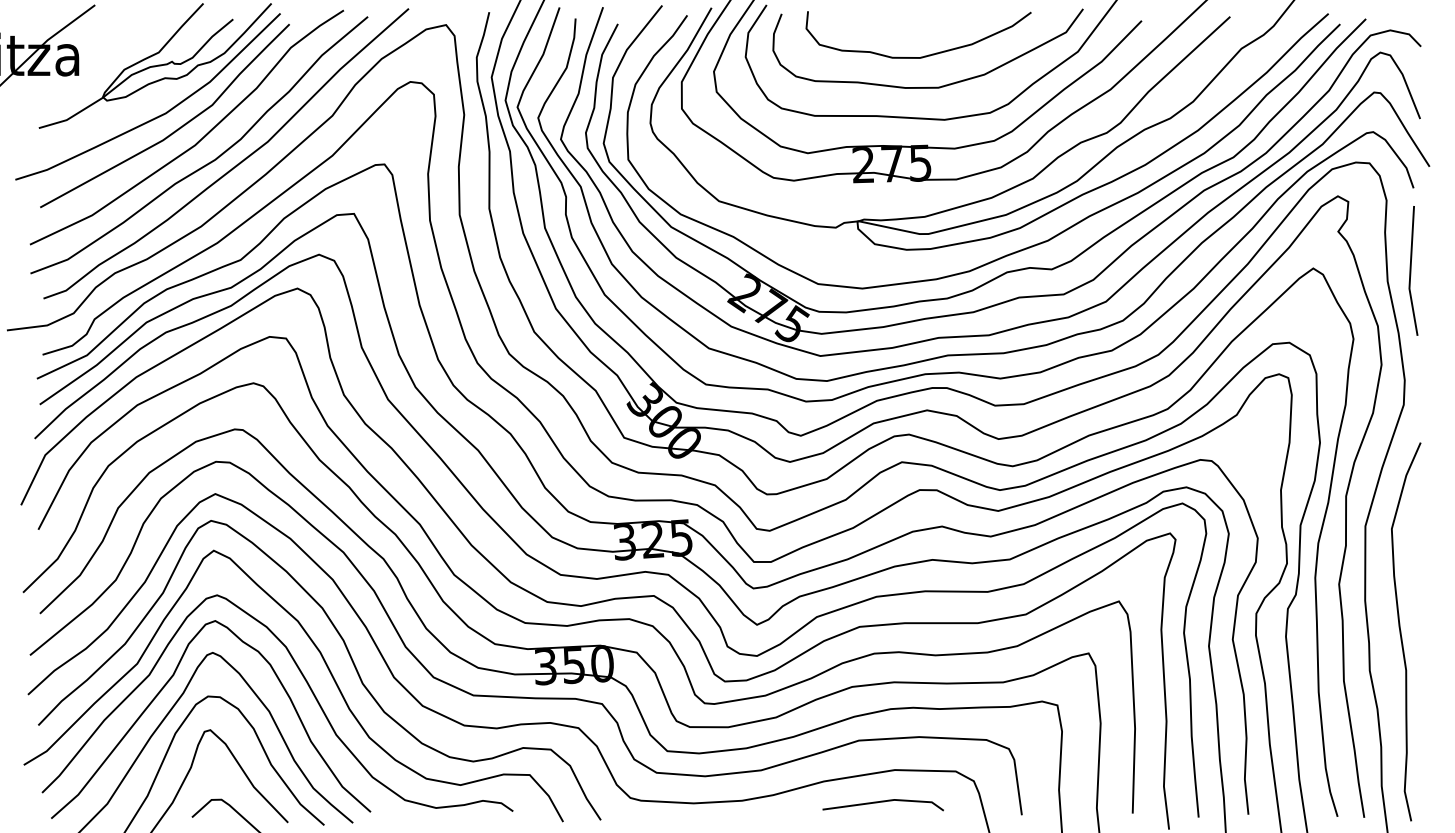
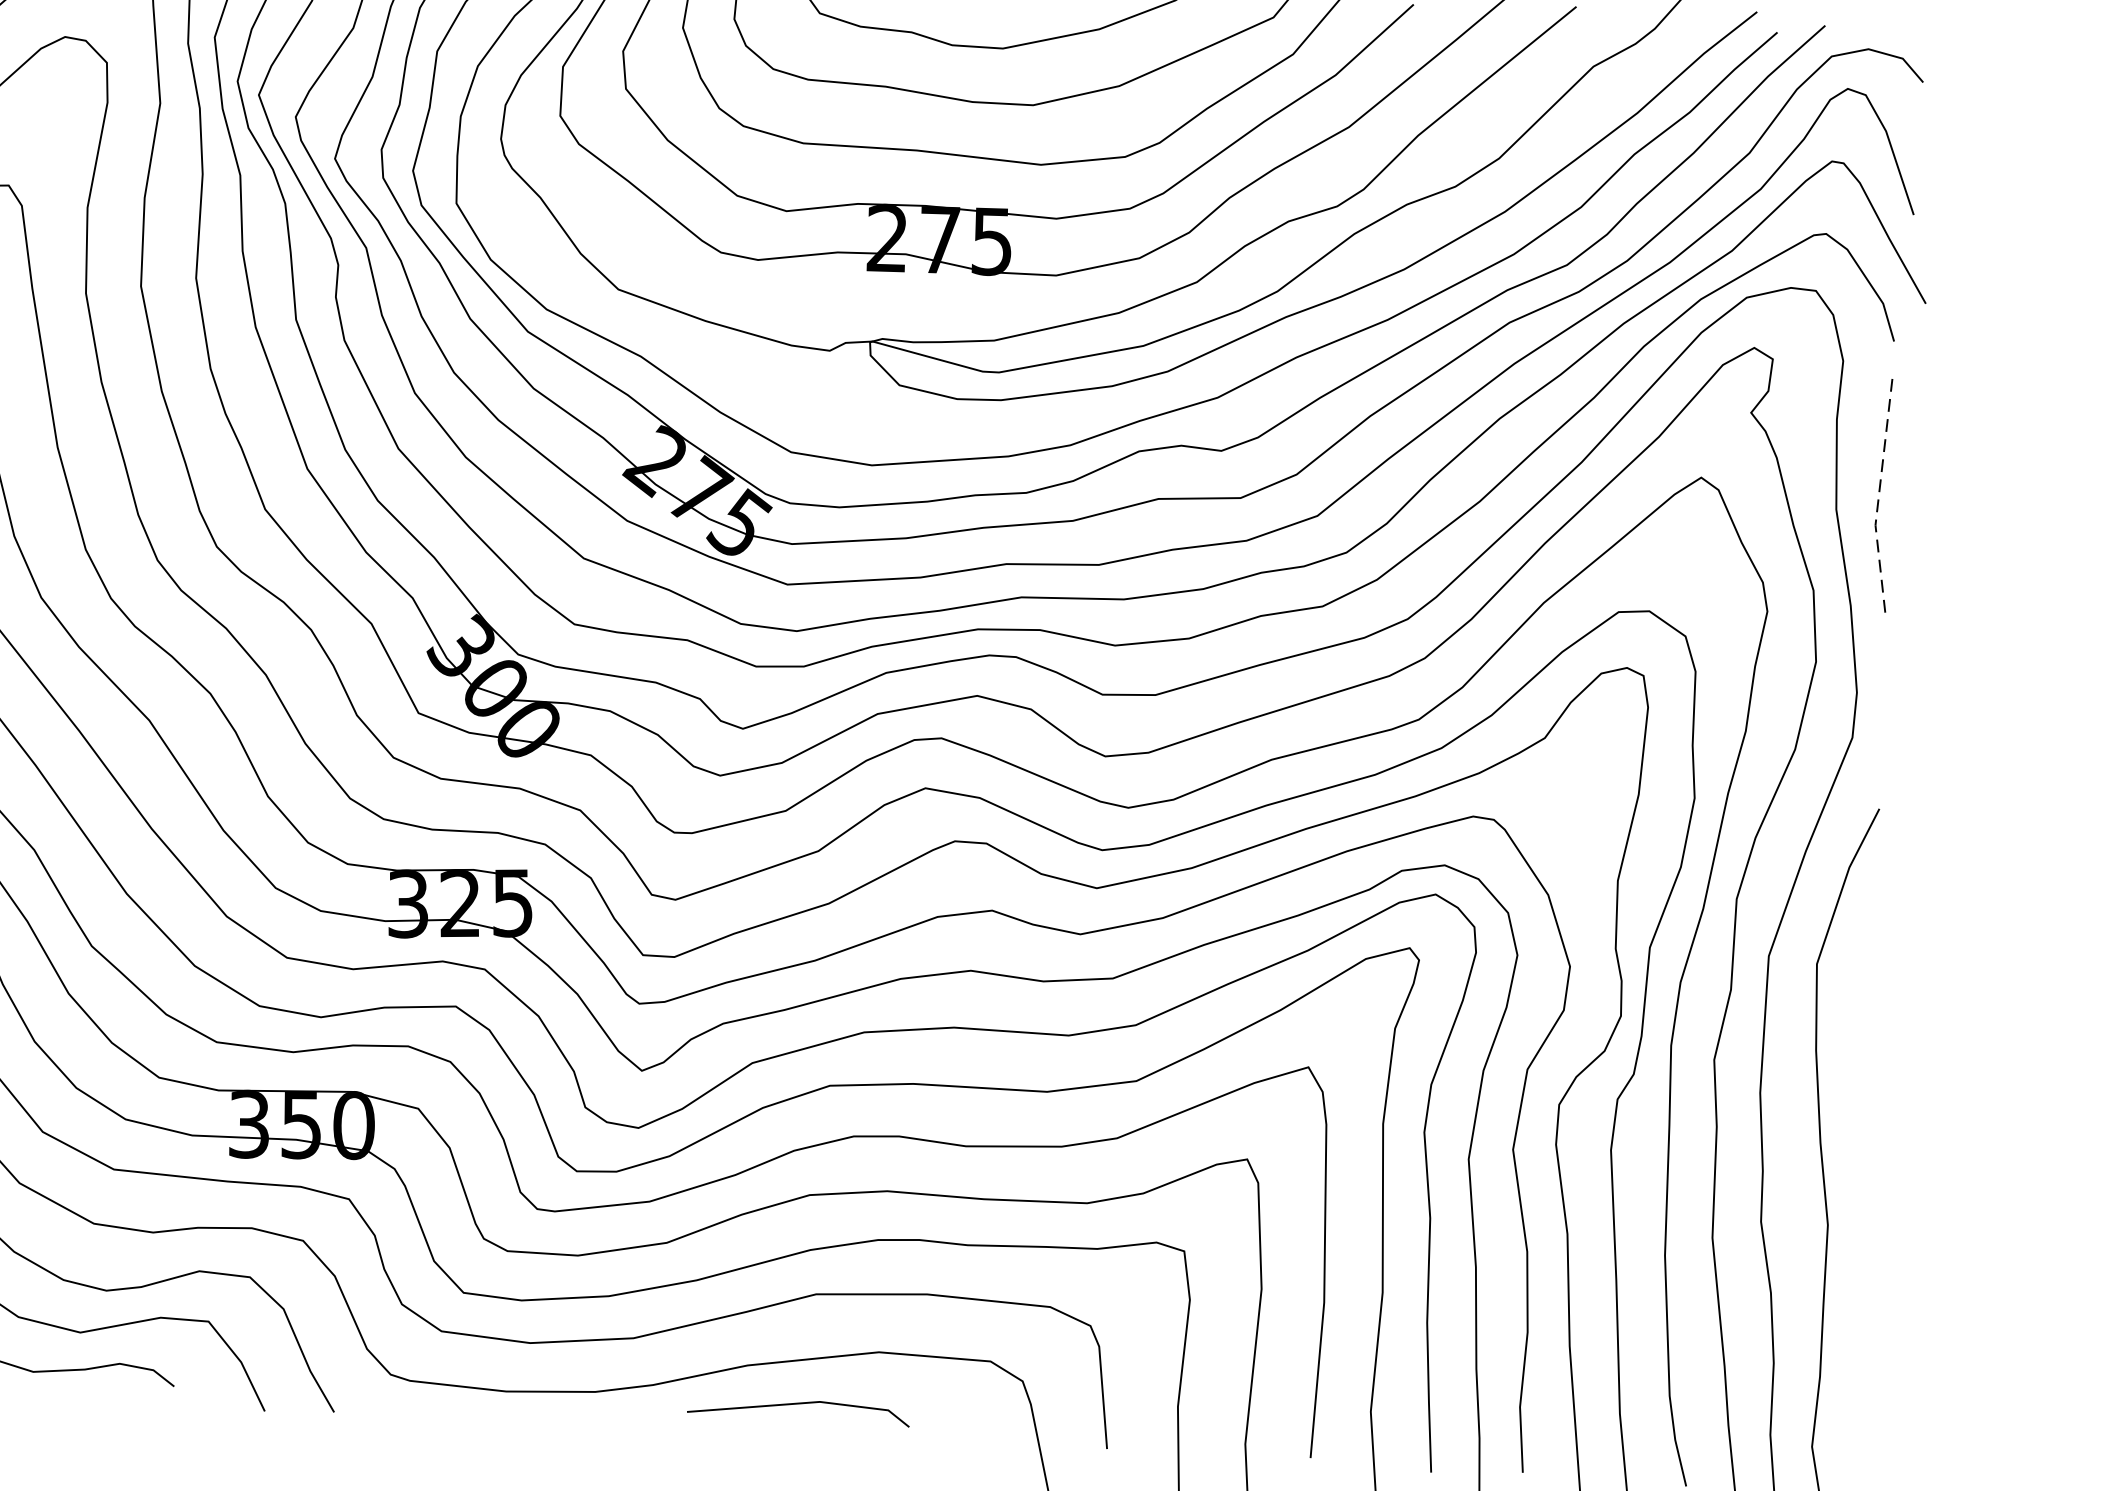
line: (1410, 271) -> (1879, 493), solid -> dashed
line: (882, 802) -> (797, 1405), moved

